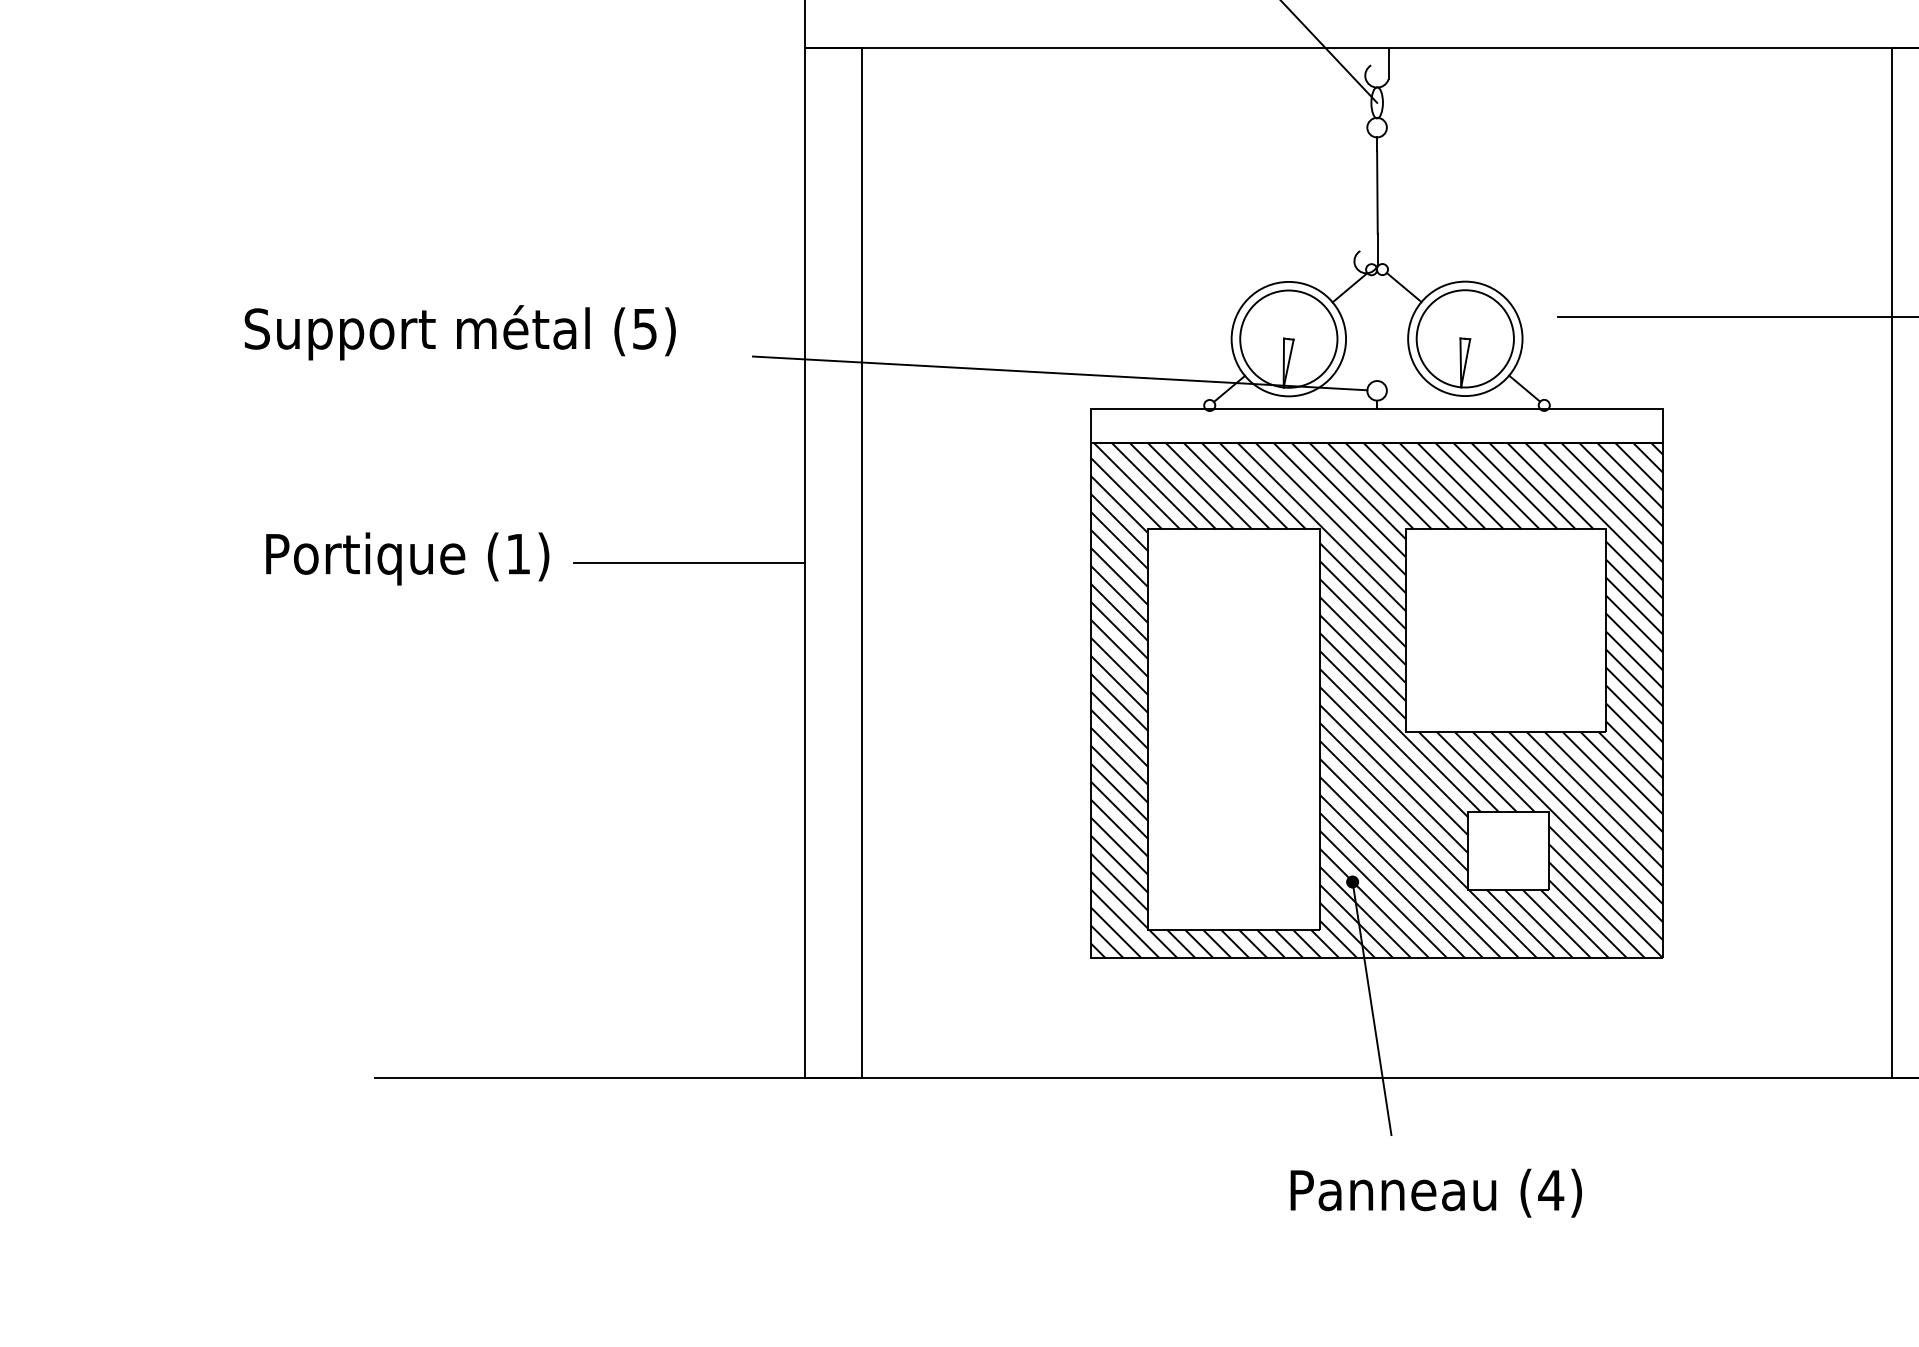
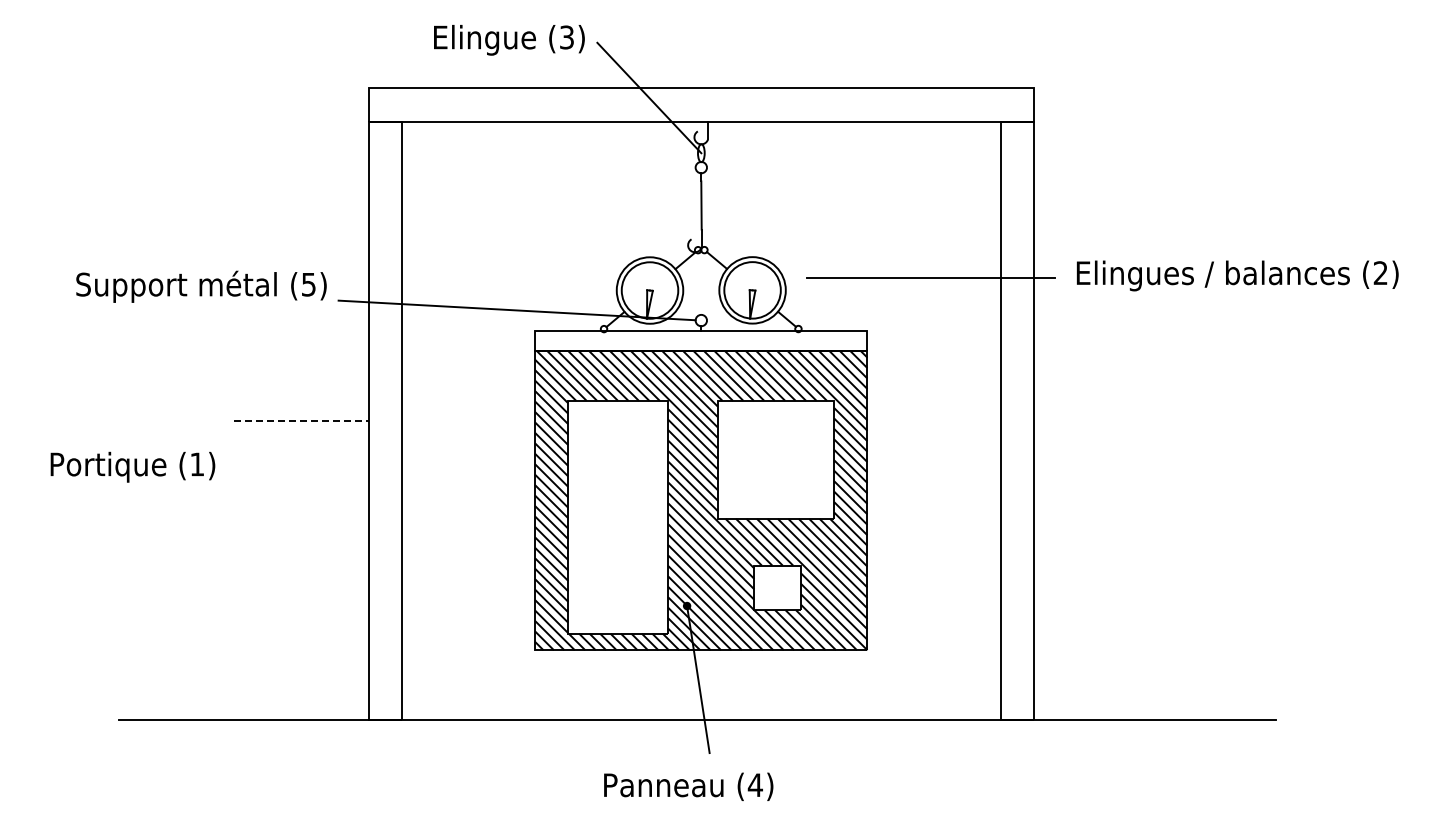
text: (460, 332) -> (201, 286), moved
text: (406, 557) -> (132, 466), moved
line: (690, 562) -> (302, 420), solid -> dashed
text: (1435, 1192) -> (688, 786), moved

